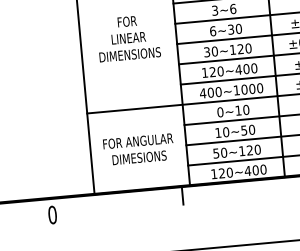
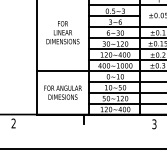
text: (52, 215) -> (13, 123), 0 -> 2

